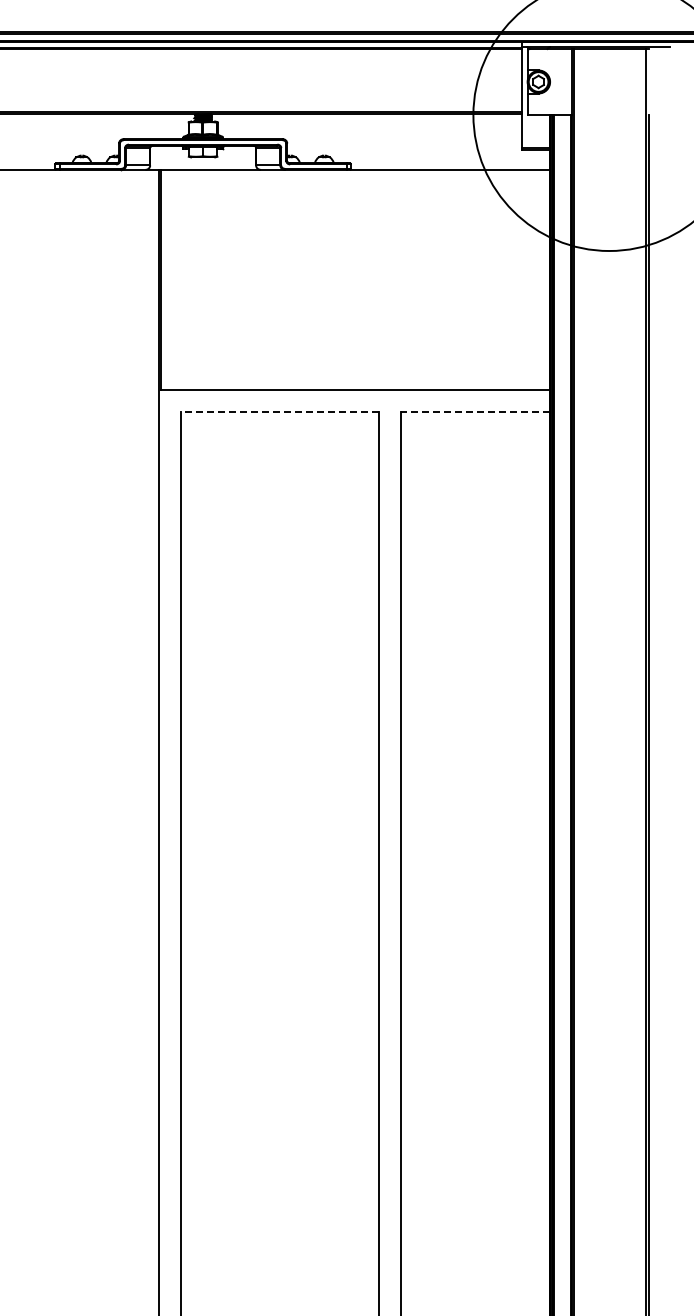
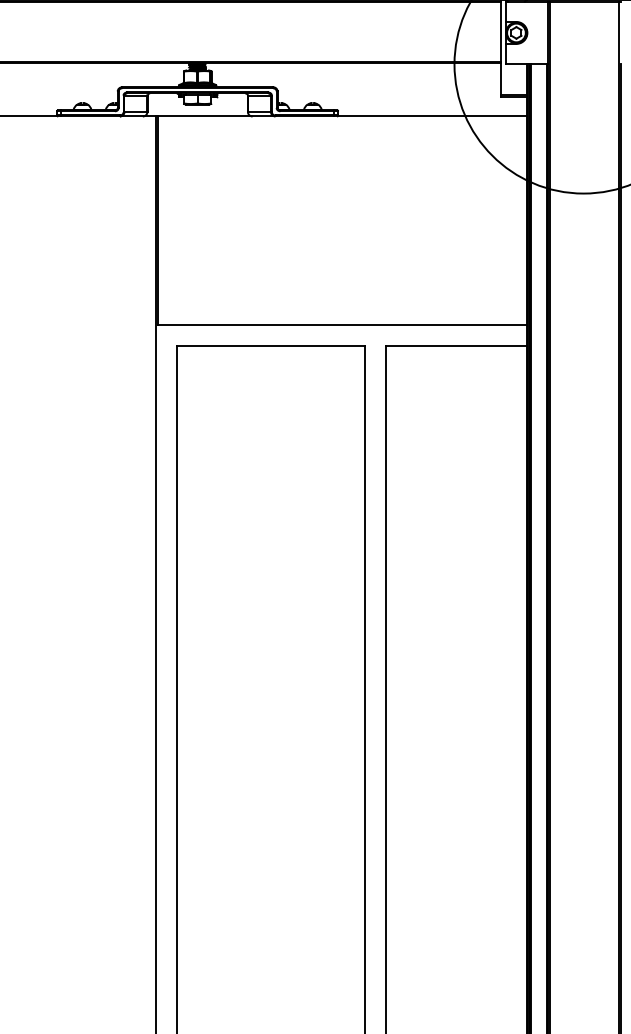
line: (280, 411) -> (271, 346), dashed -> solid
line: (474, 411) -> (455, 346), dashed -> solid

